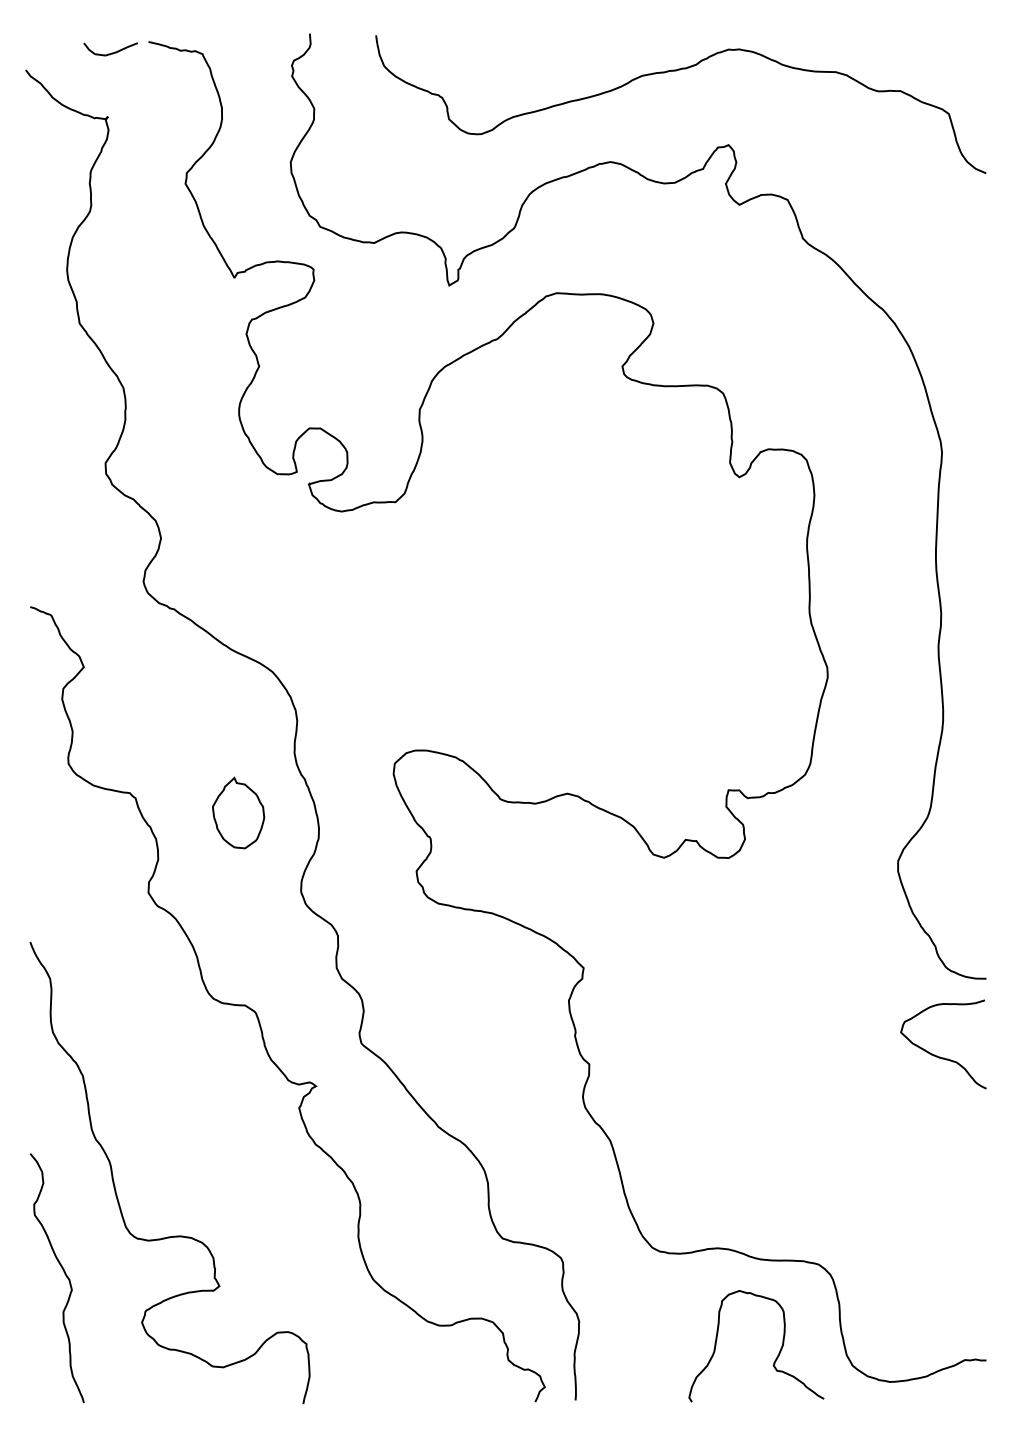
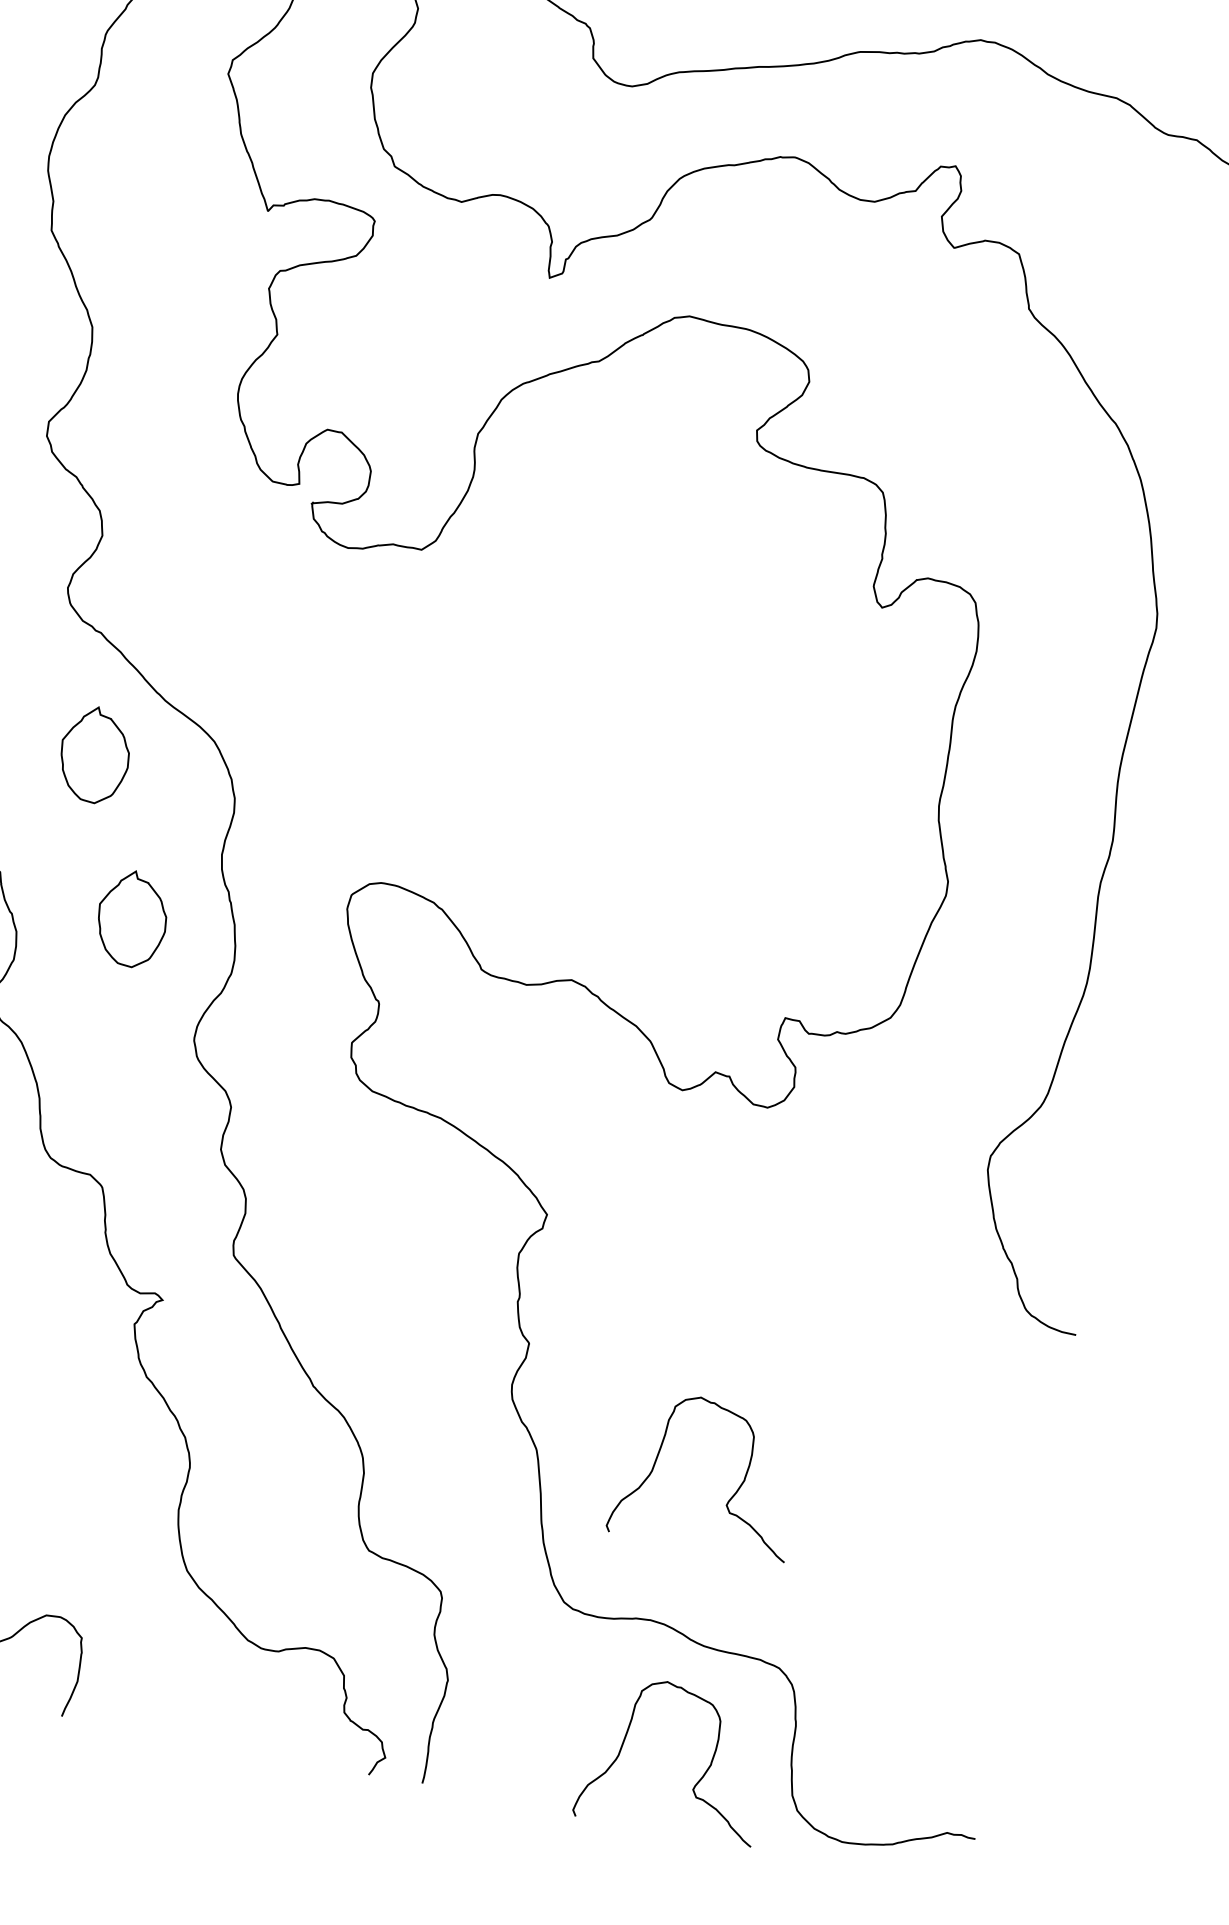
part: (187, 698) -> (95, 754), added
curve: (940, 1056) -> (994, 1425), removed
curve: (758, 1146) -> (730, 1496), added

